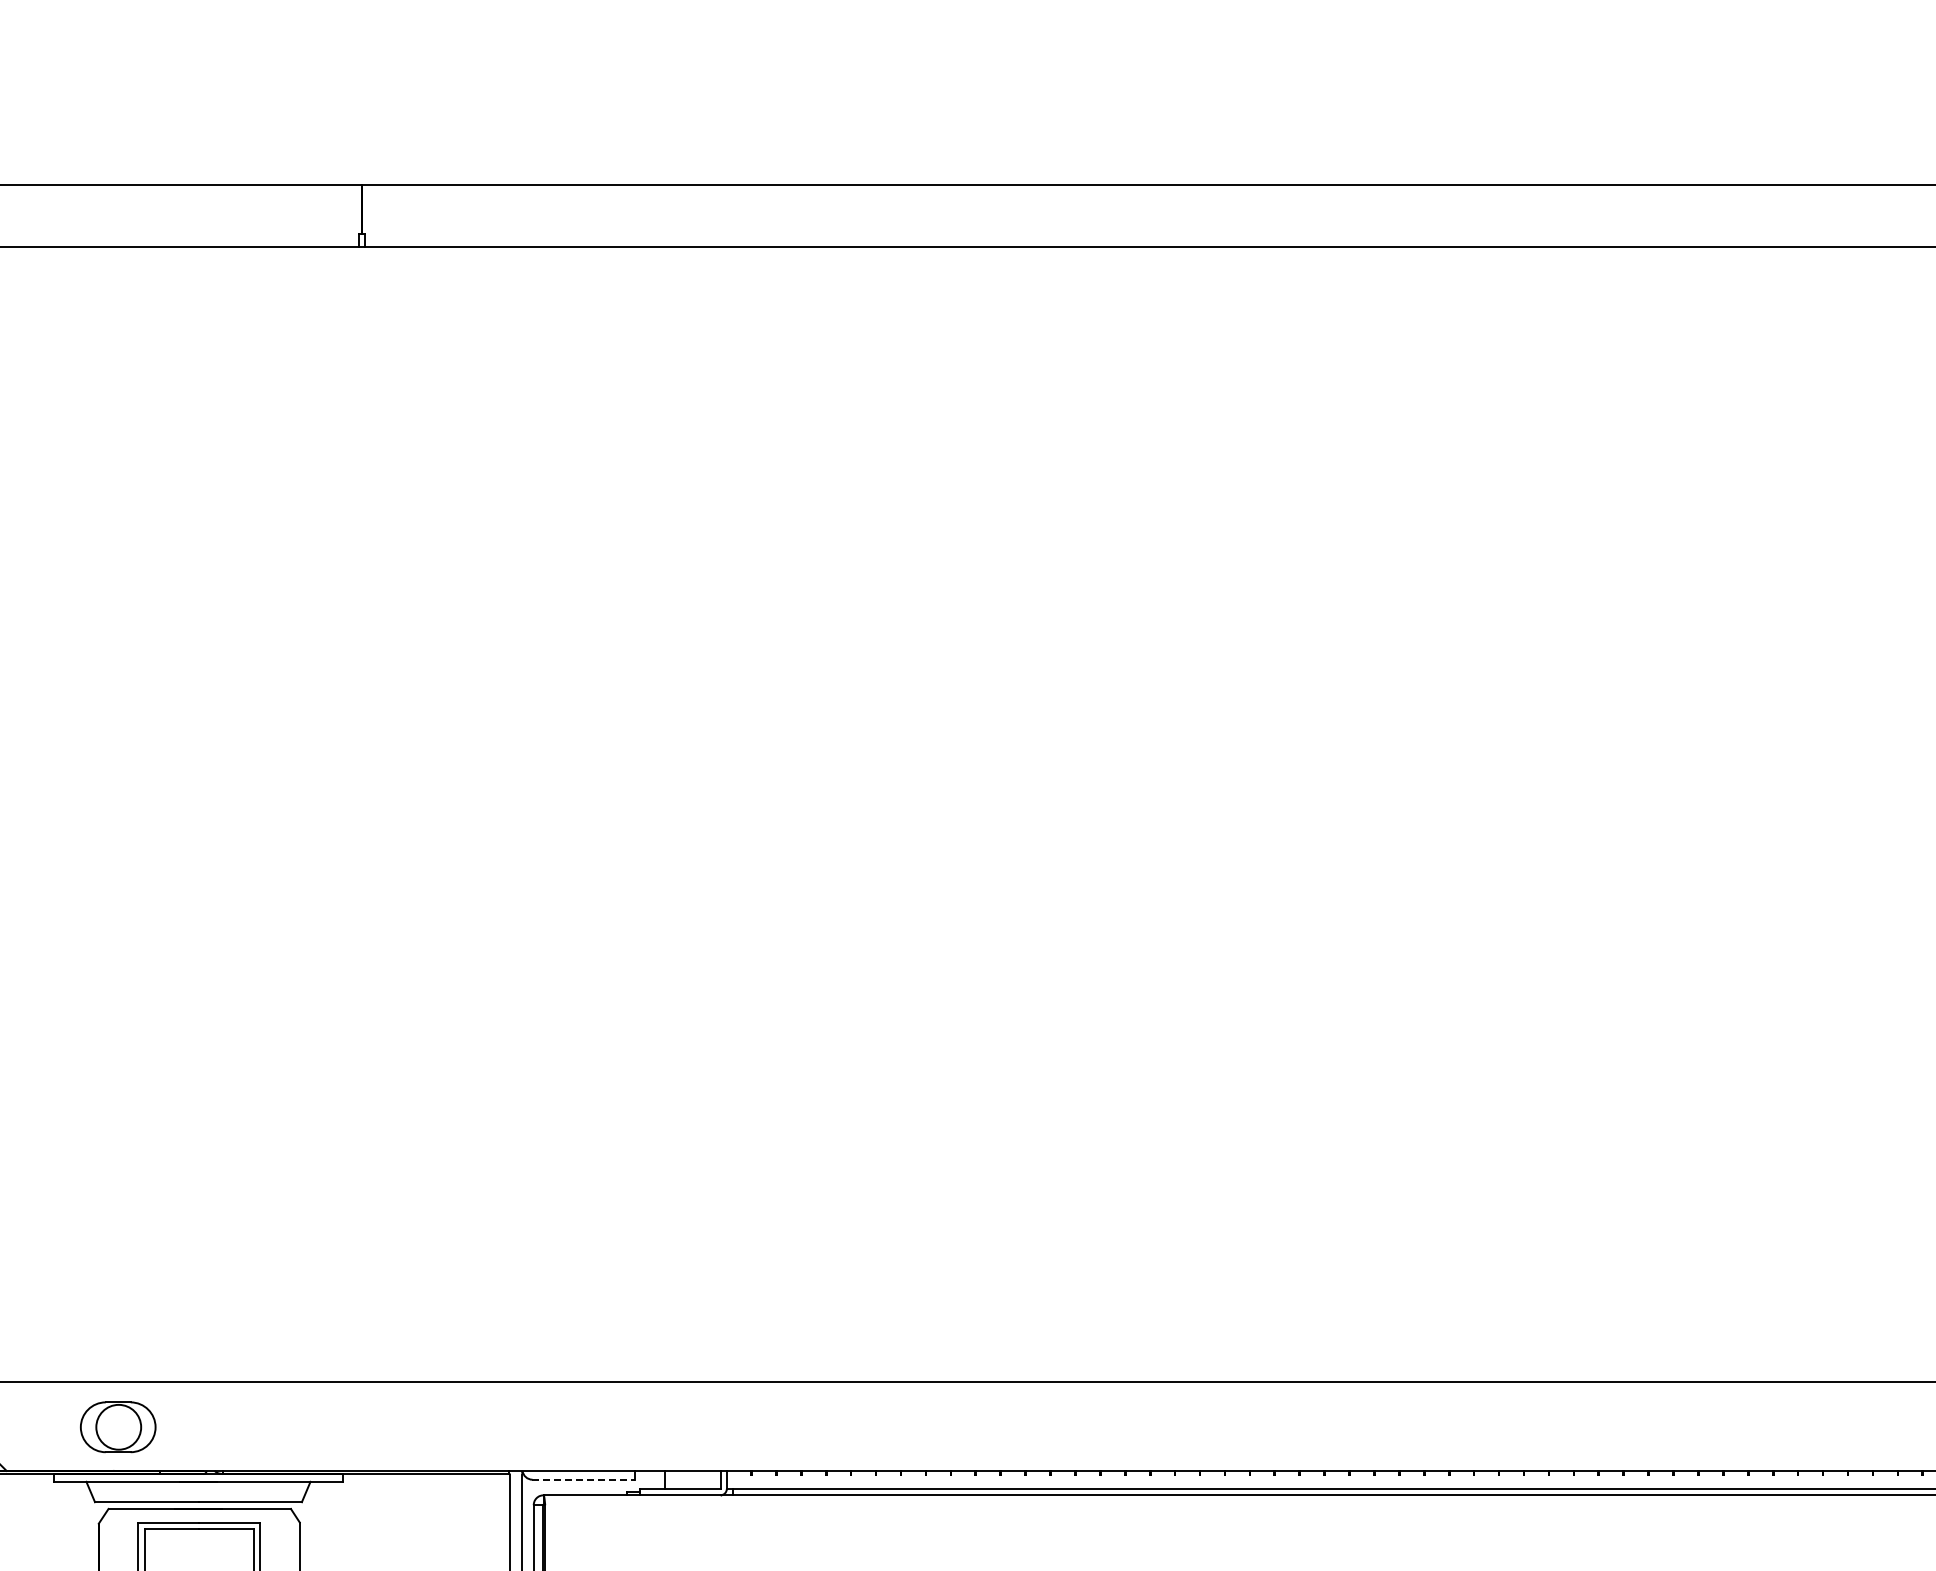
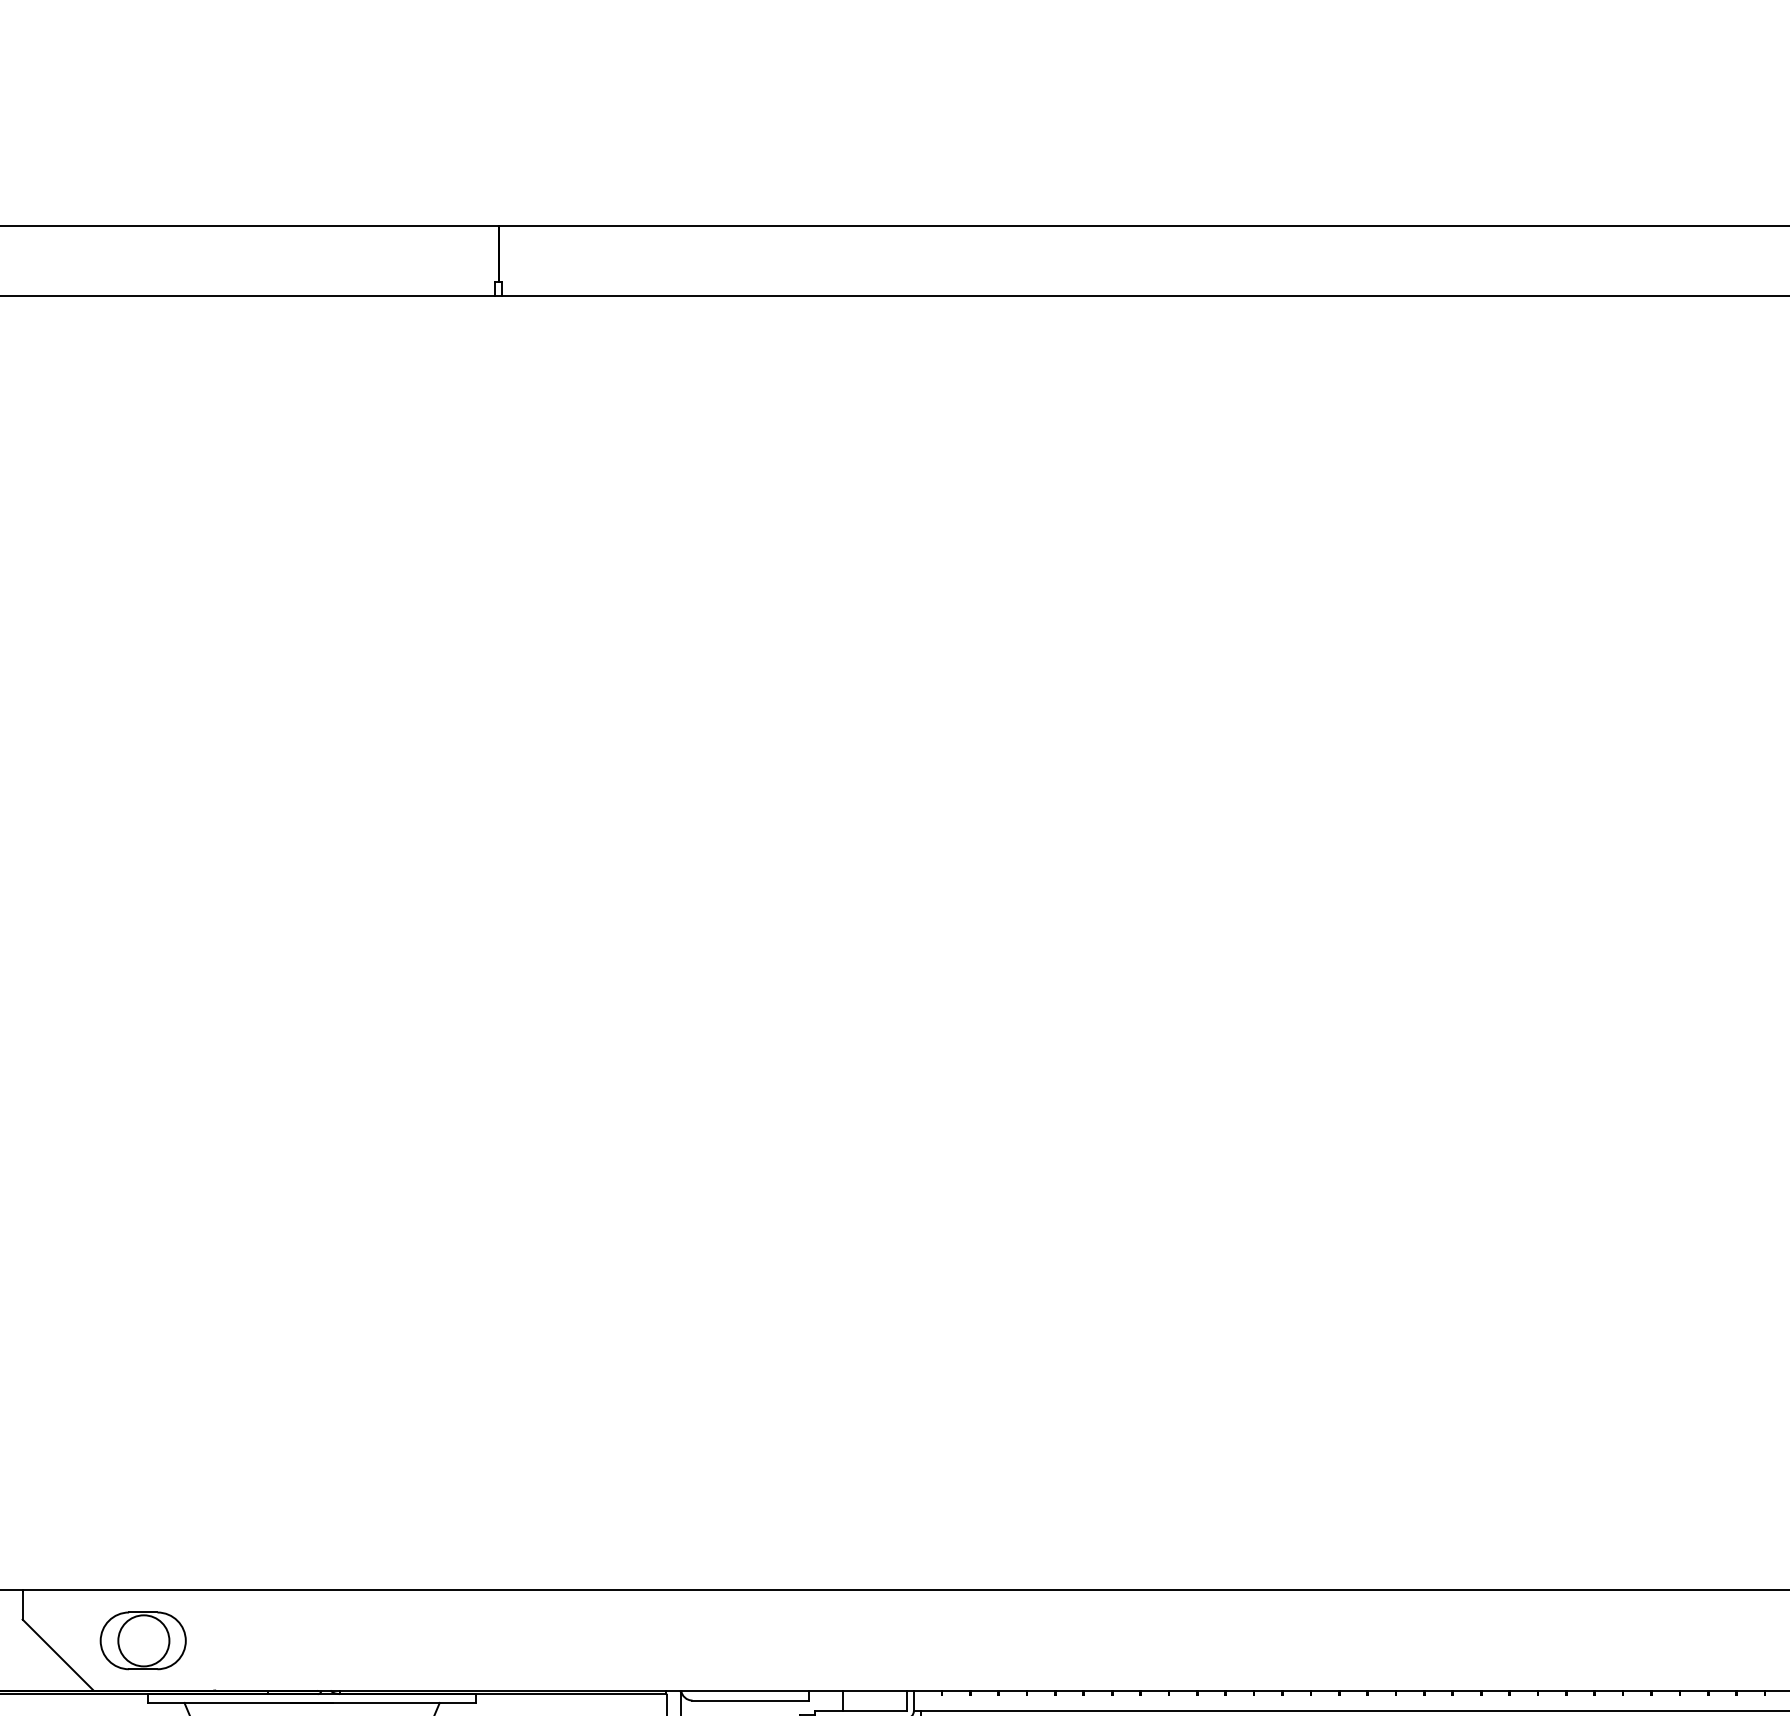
part: (118, 1427) -> (143, 1641), moved
line: (584, 1479) -> (751, 1700), dashed -> solid

